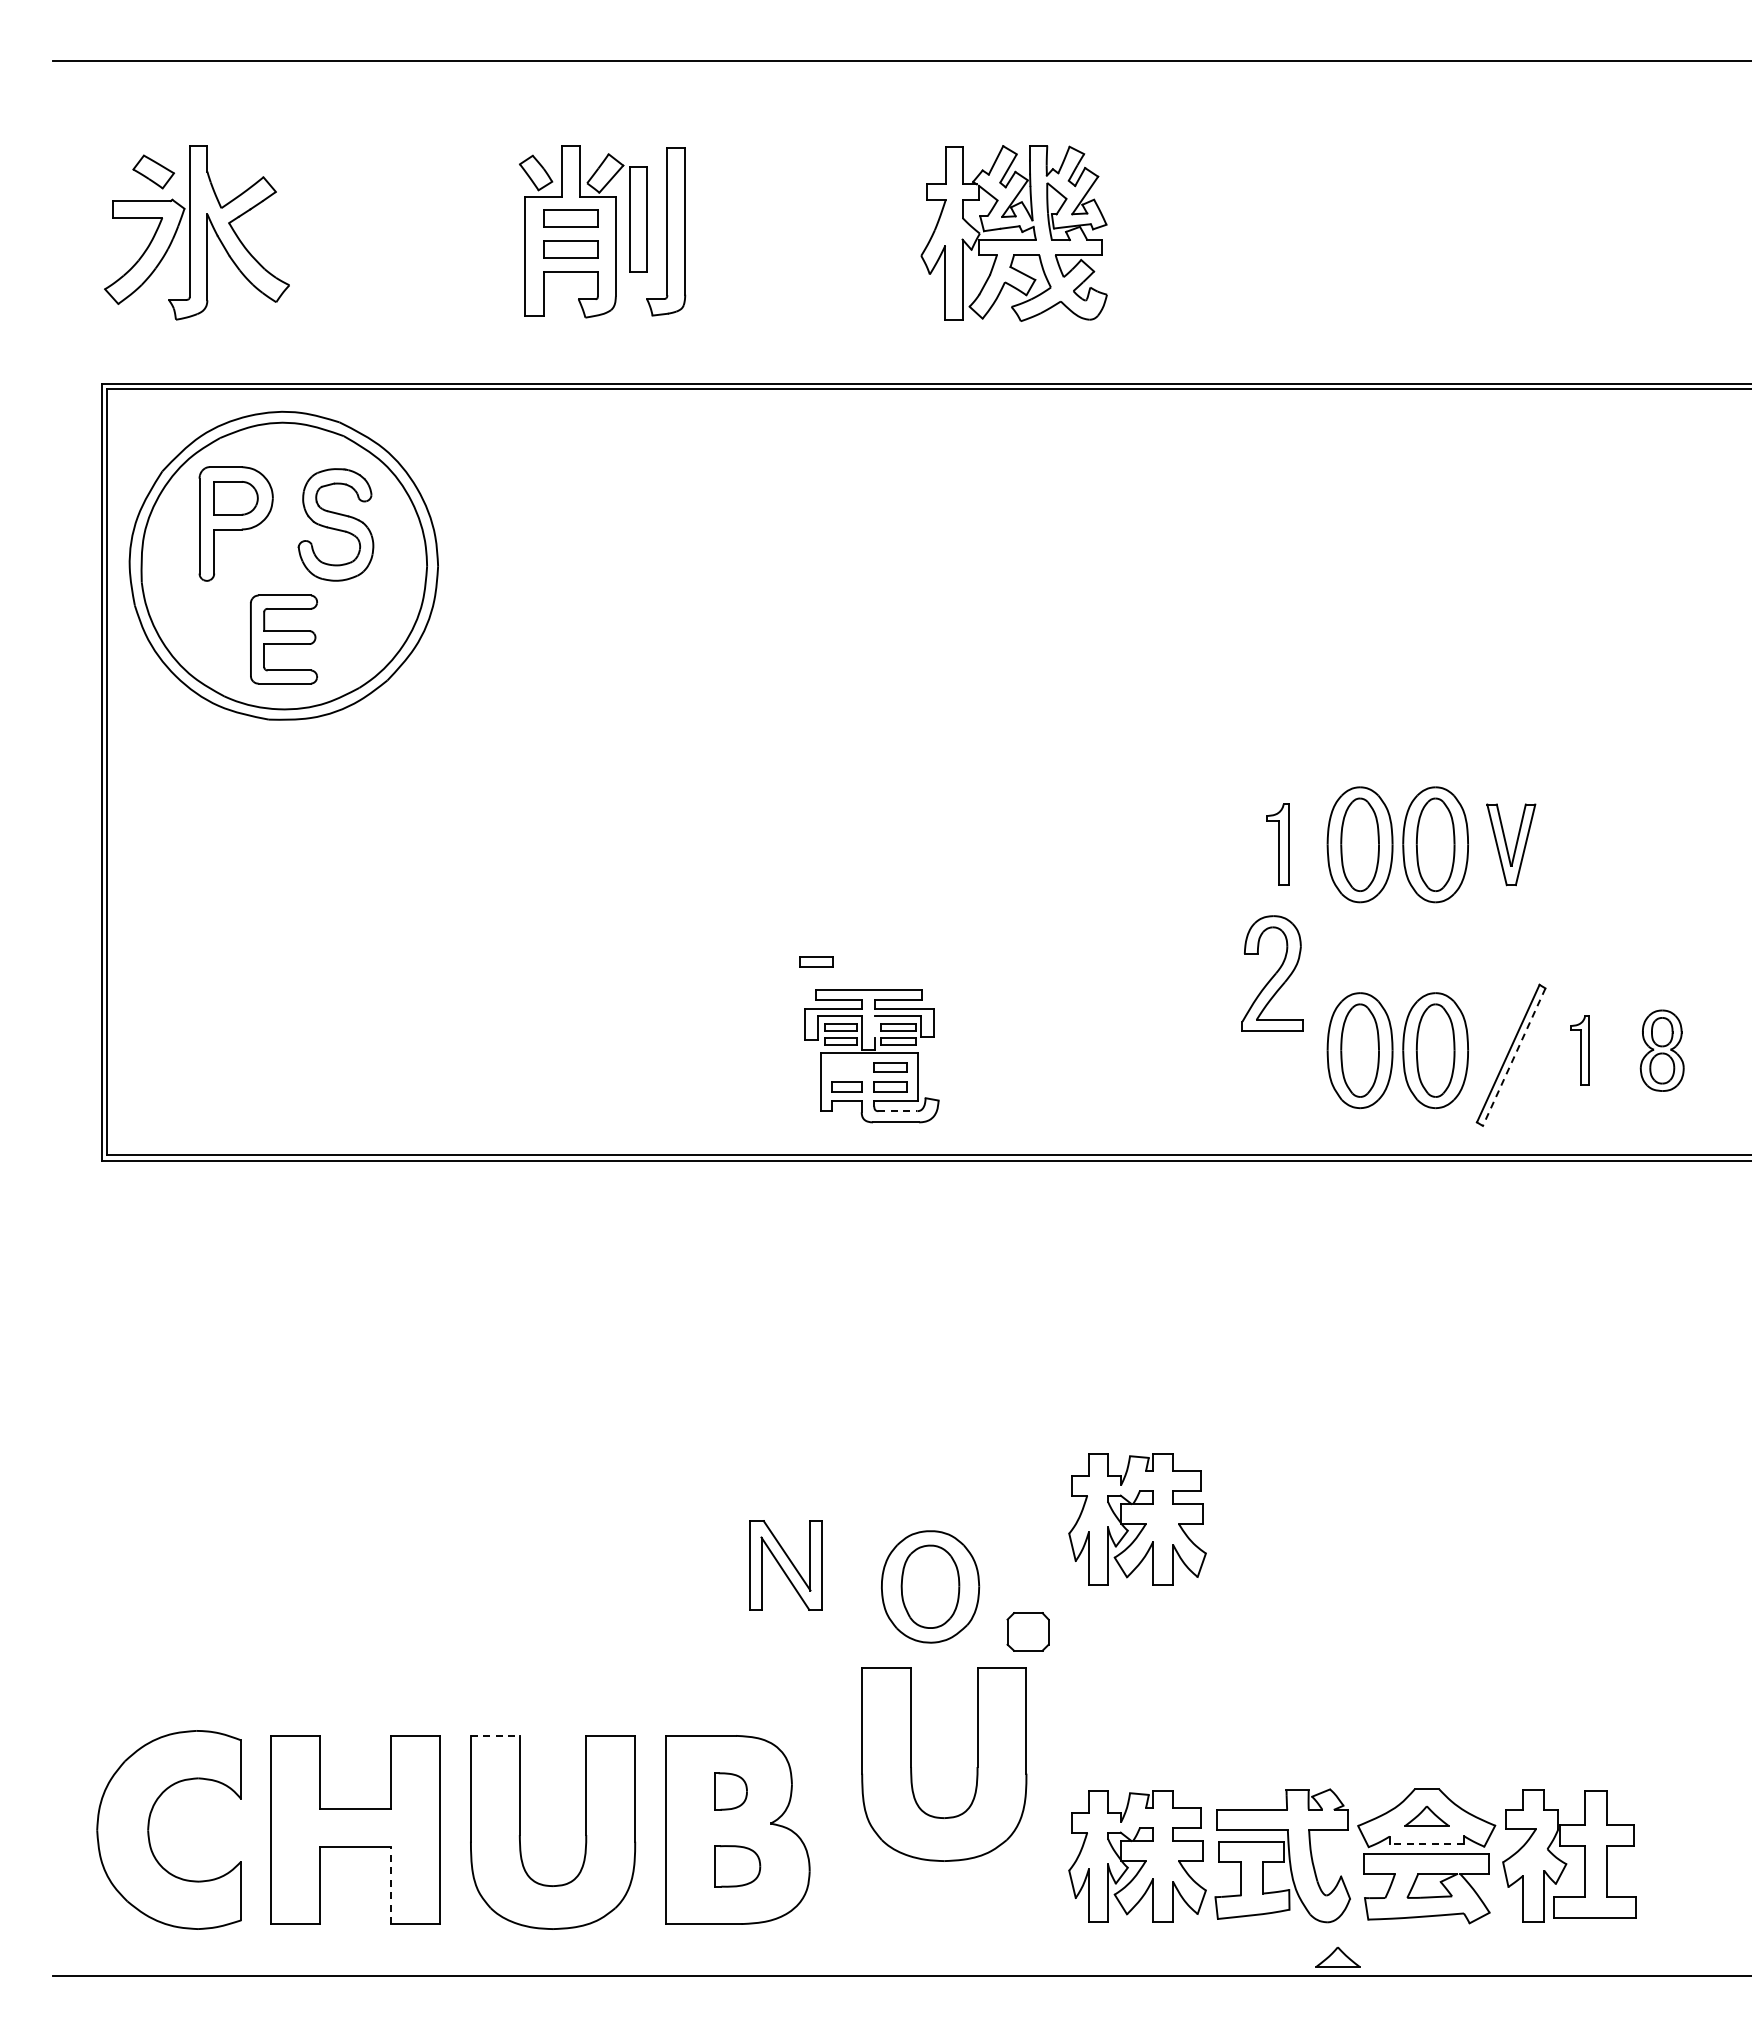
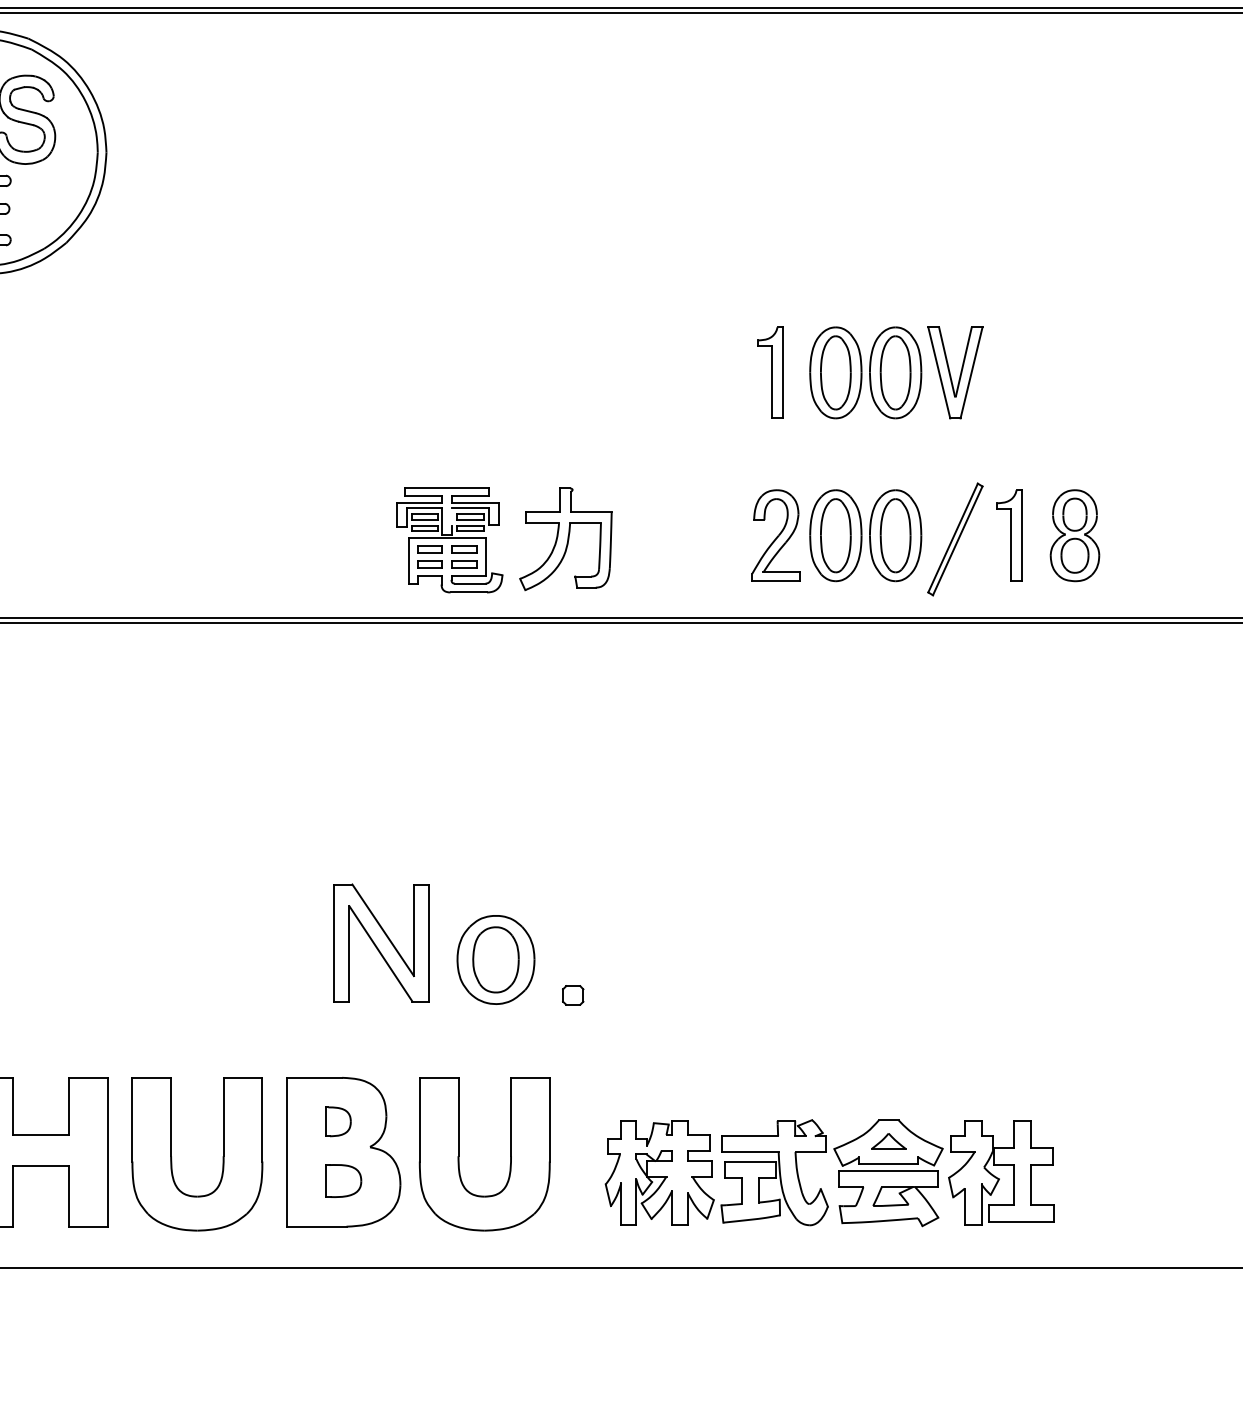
part: (1277, 844) -> (770, 372), size x1.43
part: (1511, 844) -> (955, 372), size x1.43
part: (816, 961) -> (405, 465), removed
part: (1272, 973) -> (776, 535), moved
part: (1579, 1050) -> (1009, 535), size x1.67
part: (1661, 1050) -> (1074, 535), size x1.43
part: (1018, 1055) -> (565, 539), added
line: (1514, 1057) -> (958, 541), dashed -> solid
part: (846, 1067) -> (429, 549), added
line: (898, 1111) -> (470, 583), dashed -> solid
part: (1137, 1519) -> (659, 906), removed
part: (785, 1565) -> (381, 943), size x1.67
part: (1027, 1631) -> (572, 995), size x0.62
line: (495, 1735) -> (151, 1077), dashed -> solid
part: (976, 1767) -> (510, 1156), moved
line: (1426, 1844) -> (888, 1163), dashed -> solid
line: (391, 1885) -> (69, 1196), dashed -> solid
part: (1337, 1956) -> (817, 1252), removed

